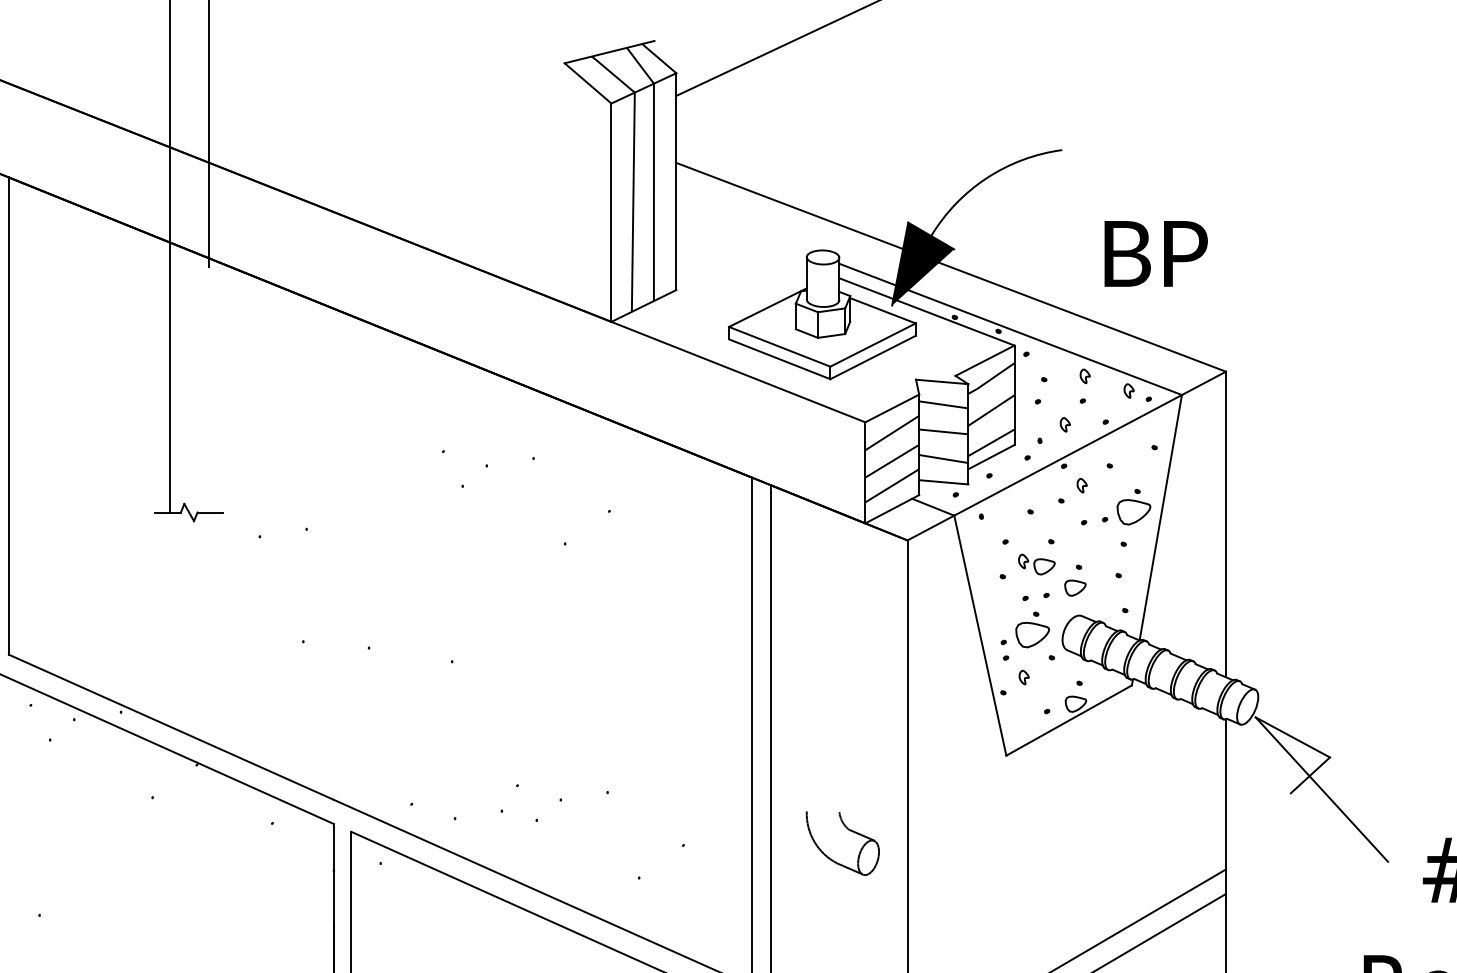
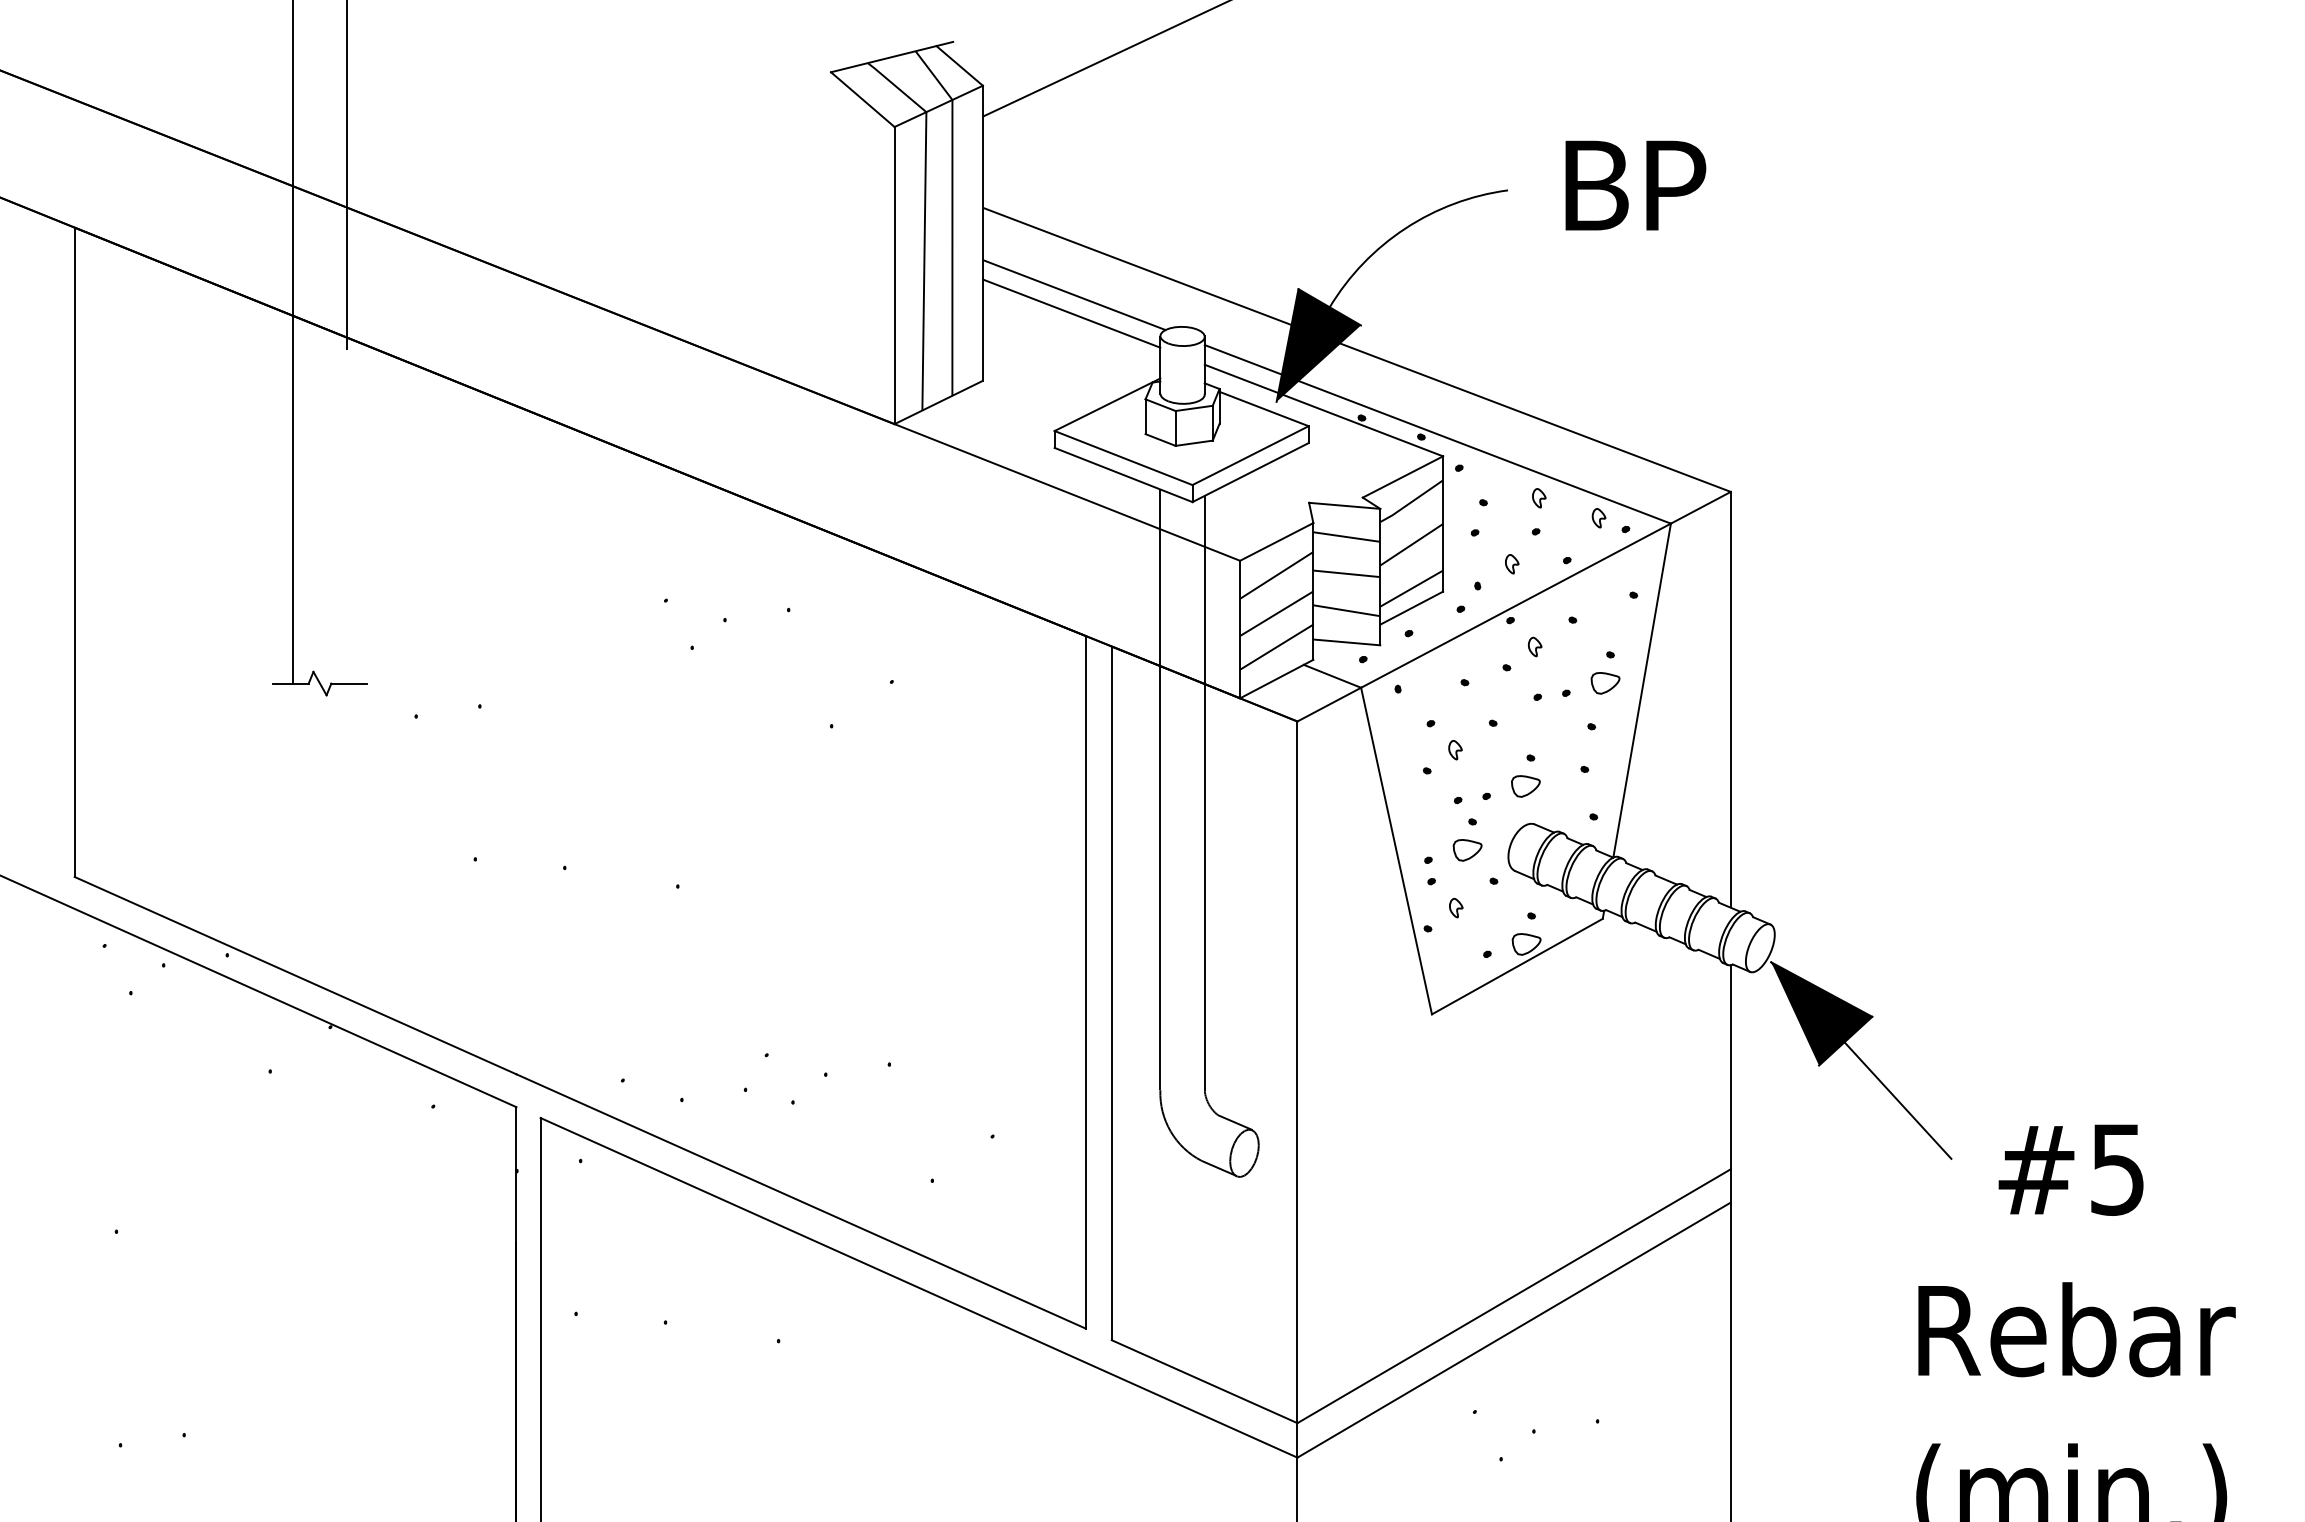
line: (743, 227) -> (1074, 295), added
line: (741, 240) -> (1071, 313), added
text: (1155, 253) -> (1635, 185), moved
part: (1133, 512) -> (1605, 683), size x0.62
part: (1044, 566) -> (1483, 757), removed
line: (806, 590) -> (1160, 789), added
line: (839, 593) -> (1204, 793), added
part: (1032, 635) -> (1467, 850), size x0.62
fill: (1292, 755) -> (1821, 1013), added

